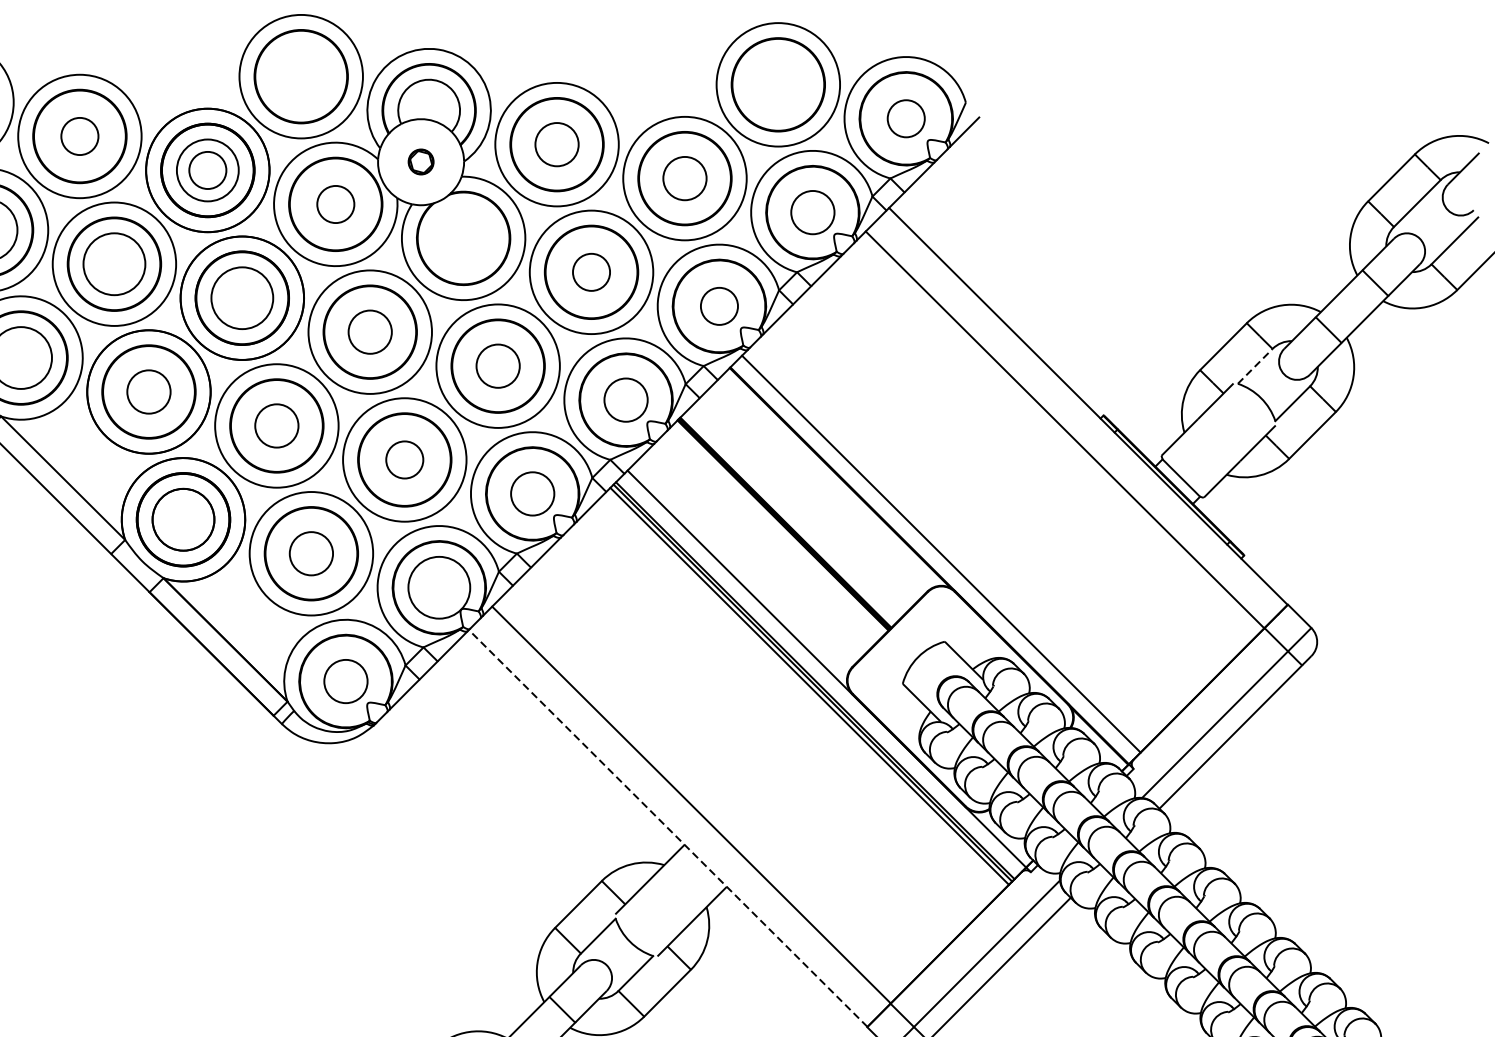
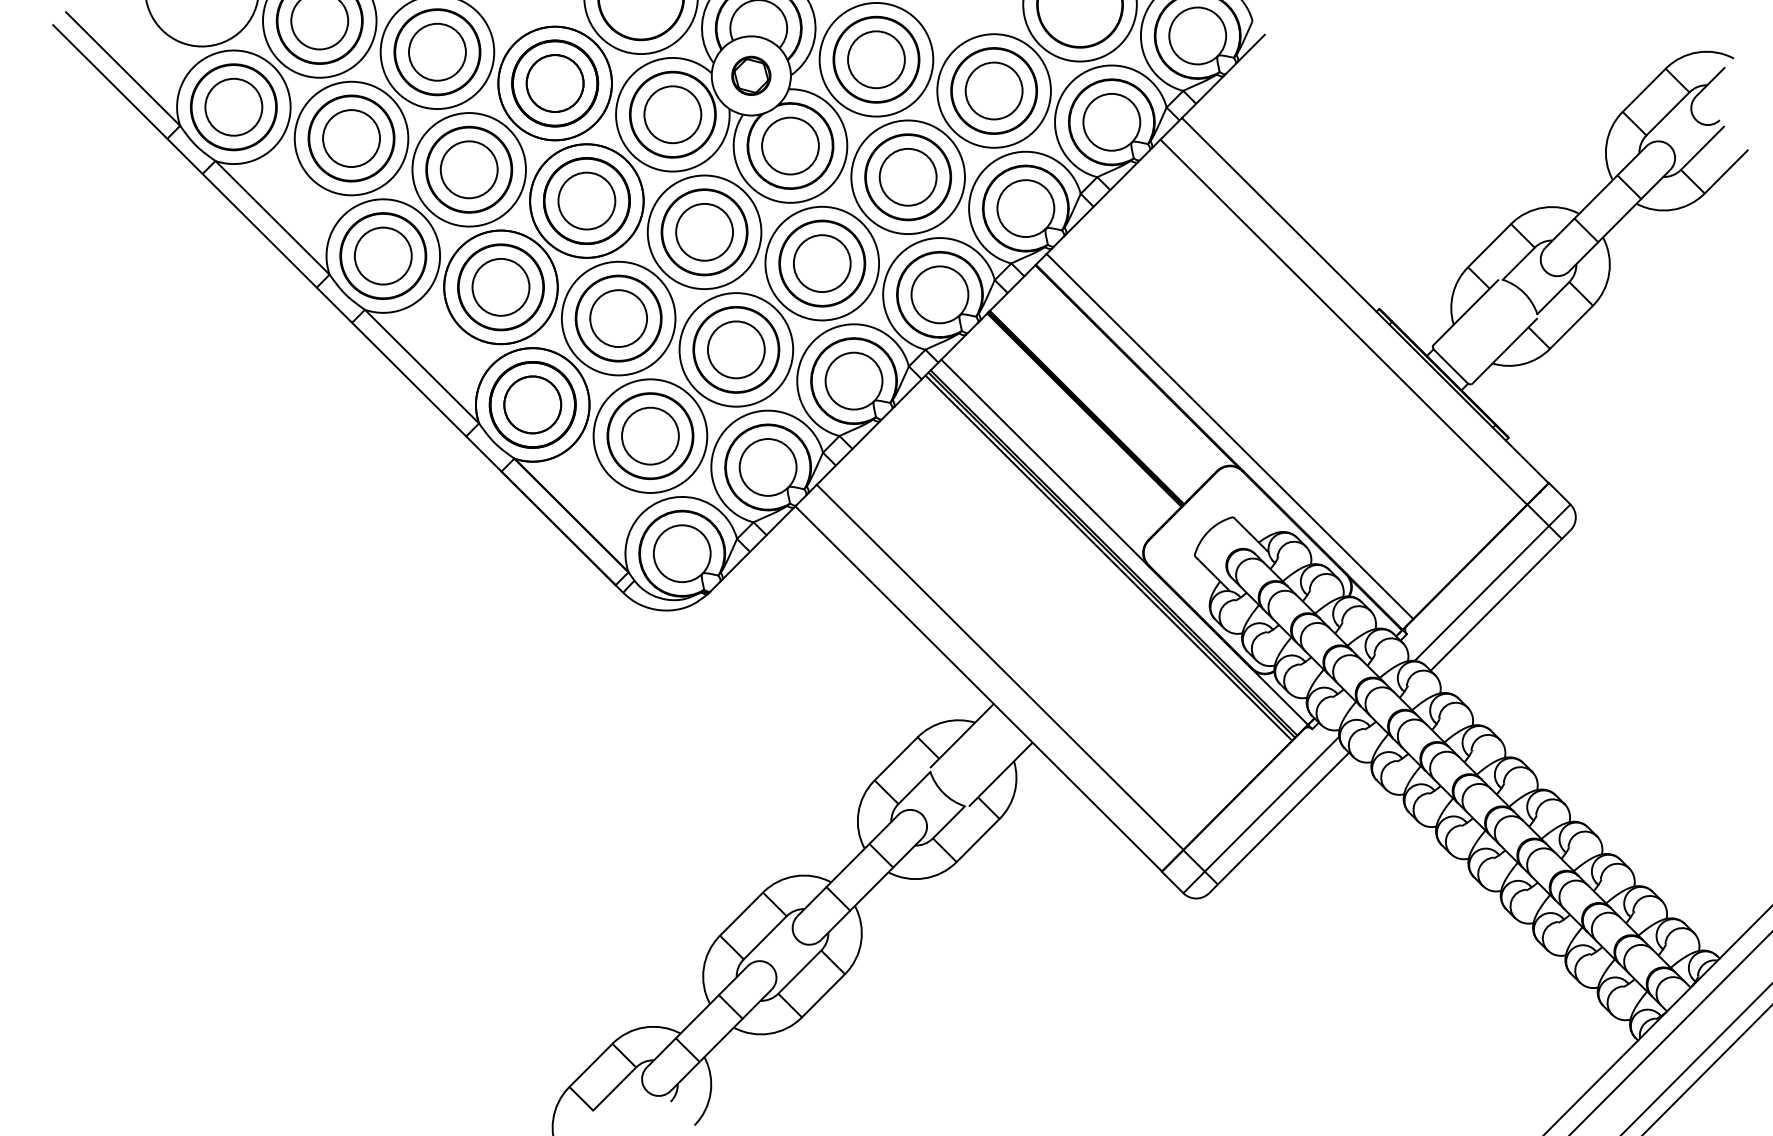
circle: (906, 118) -> (1197, 35), size x1.67
circle: (79, 135) -> (437, 51), size x1.67
circle: (557, 144) -> (876, 59), size x1.43
part: (421, 161) -> (751, 75), size x1.67
circle: (207, 170) -> (554, 83), size x1.67
circle: (684, 178) -> (993, 90), size x1.43
circle: (335, 204) -> (672, 114), size x1.67
circle: (812, 211) -> (1111, 121), size x1.43
circle: (463, 237) -> (790, 145), added
circle: (590, 271) -> (907, 176), size x1.67
circle: (719, 306) -> (1025, 208), size x1.67
circle: (370, 331) -> (704, 231), size x1.43
circle: (497, 366) -> (821, 263), size x1.43
line: (1254, 366) -> (1518, 263), dashed -> solid
circle: (148, 391) -> (500, 286), size x1.43
circle: (625, 399) -> (939, 294), size x1.43
circle: (276, 425) -> (618, 318), size x1.43
circle: (403, 459) -> (735, 349), size x1.67
circle: (532, 493) -> (853, 380), size x1.43
circle: (311, 553) -> (650, 435), size x1.43
circle: (345, 681) -> (681, 553), size x1.43
line: (667, 828) -> (978, 688), dashed -> solid

